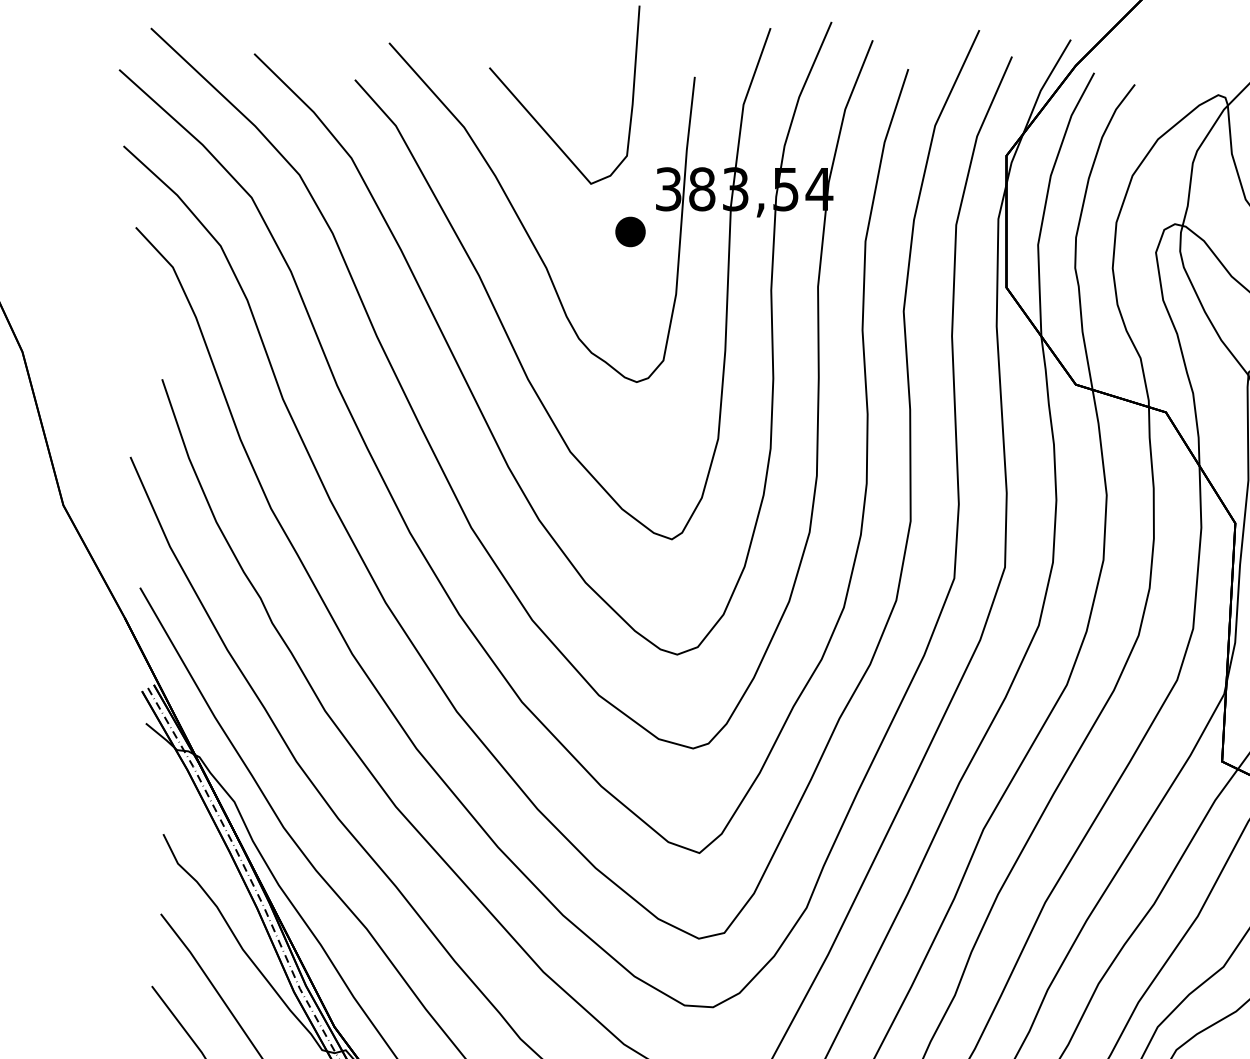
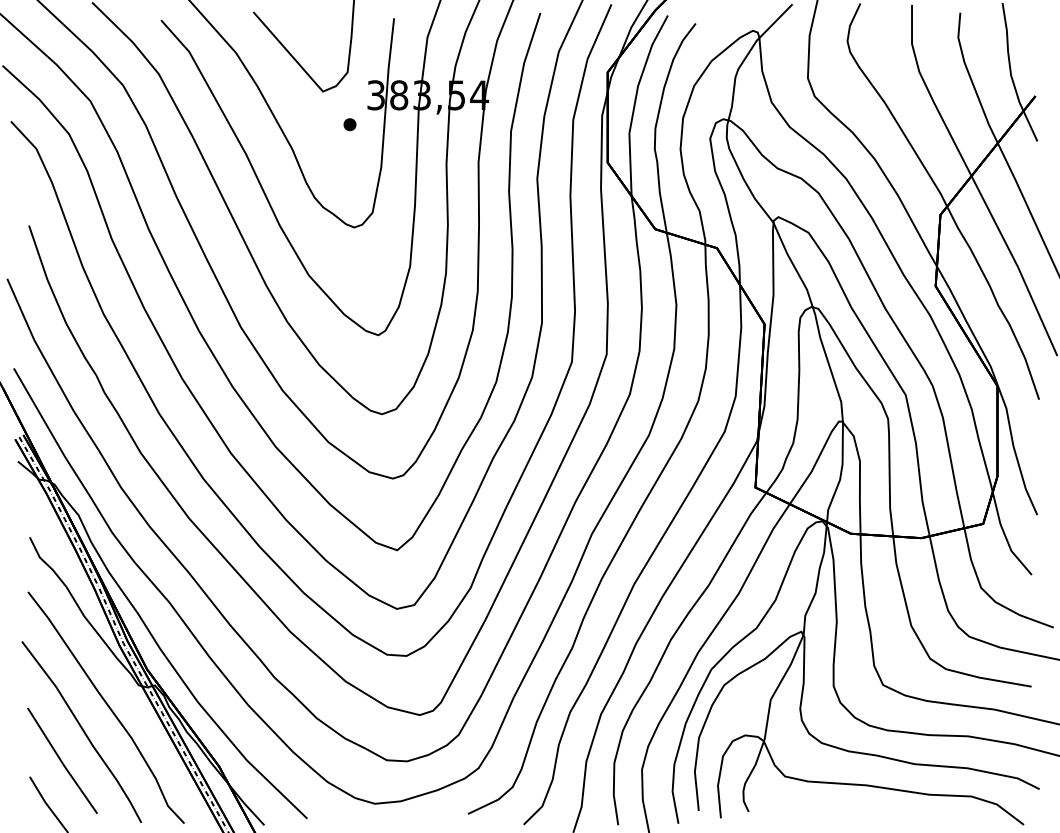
part: (629, 231) -> (349, 124), size x0.62

